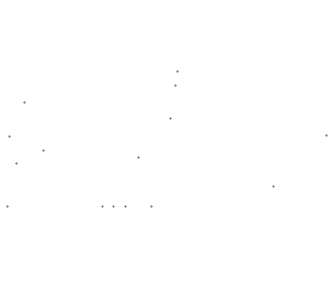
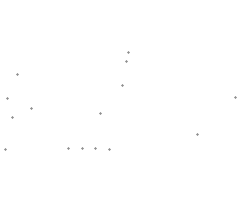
part: (112, 207) -> (81, 149), size x1.6

